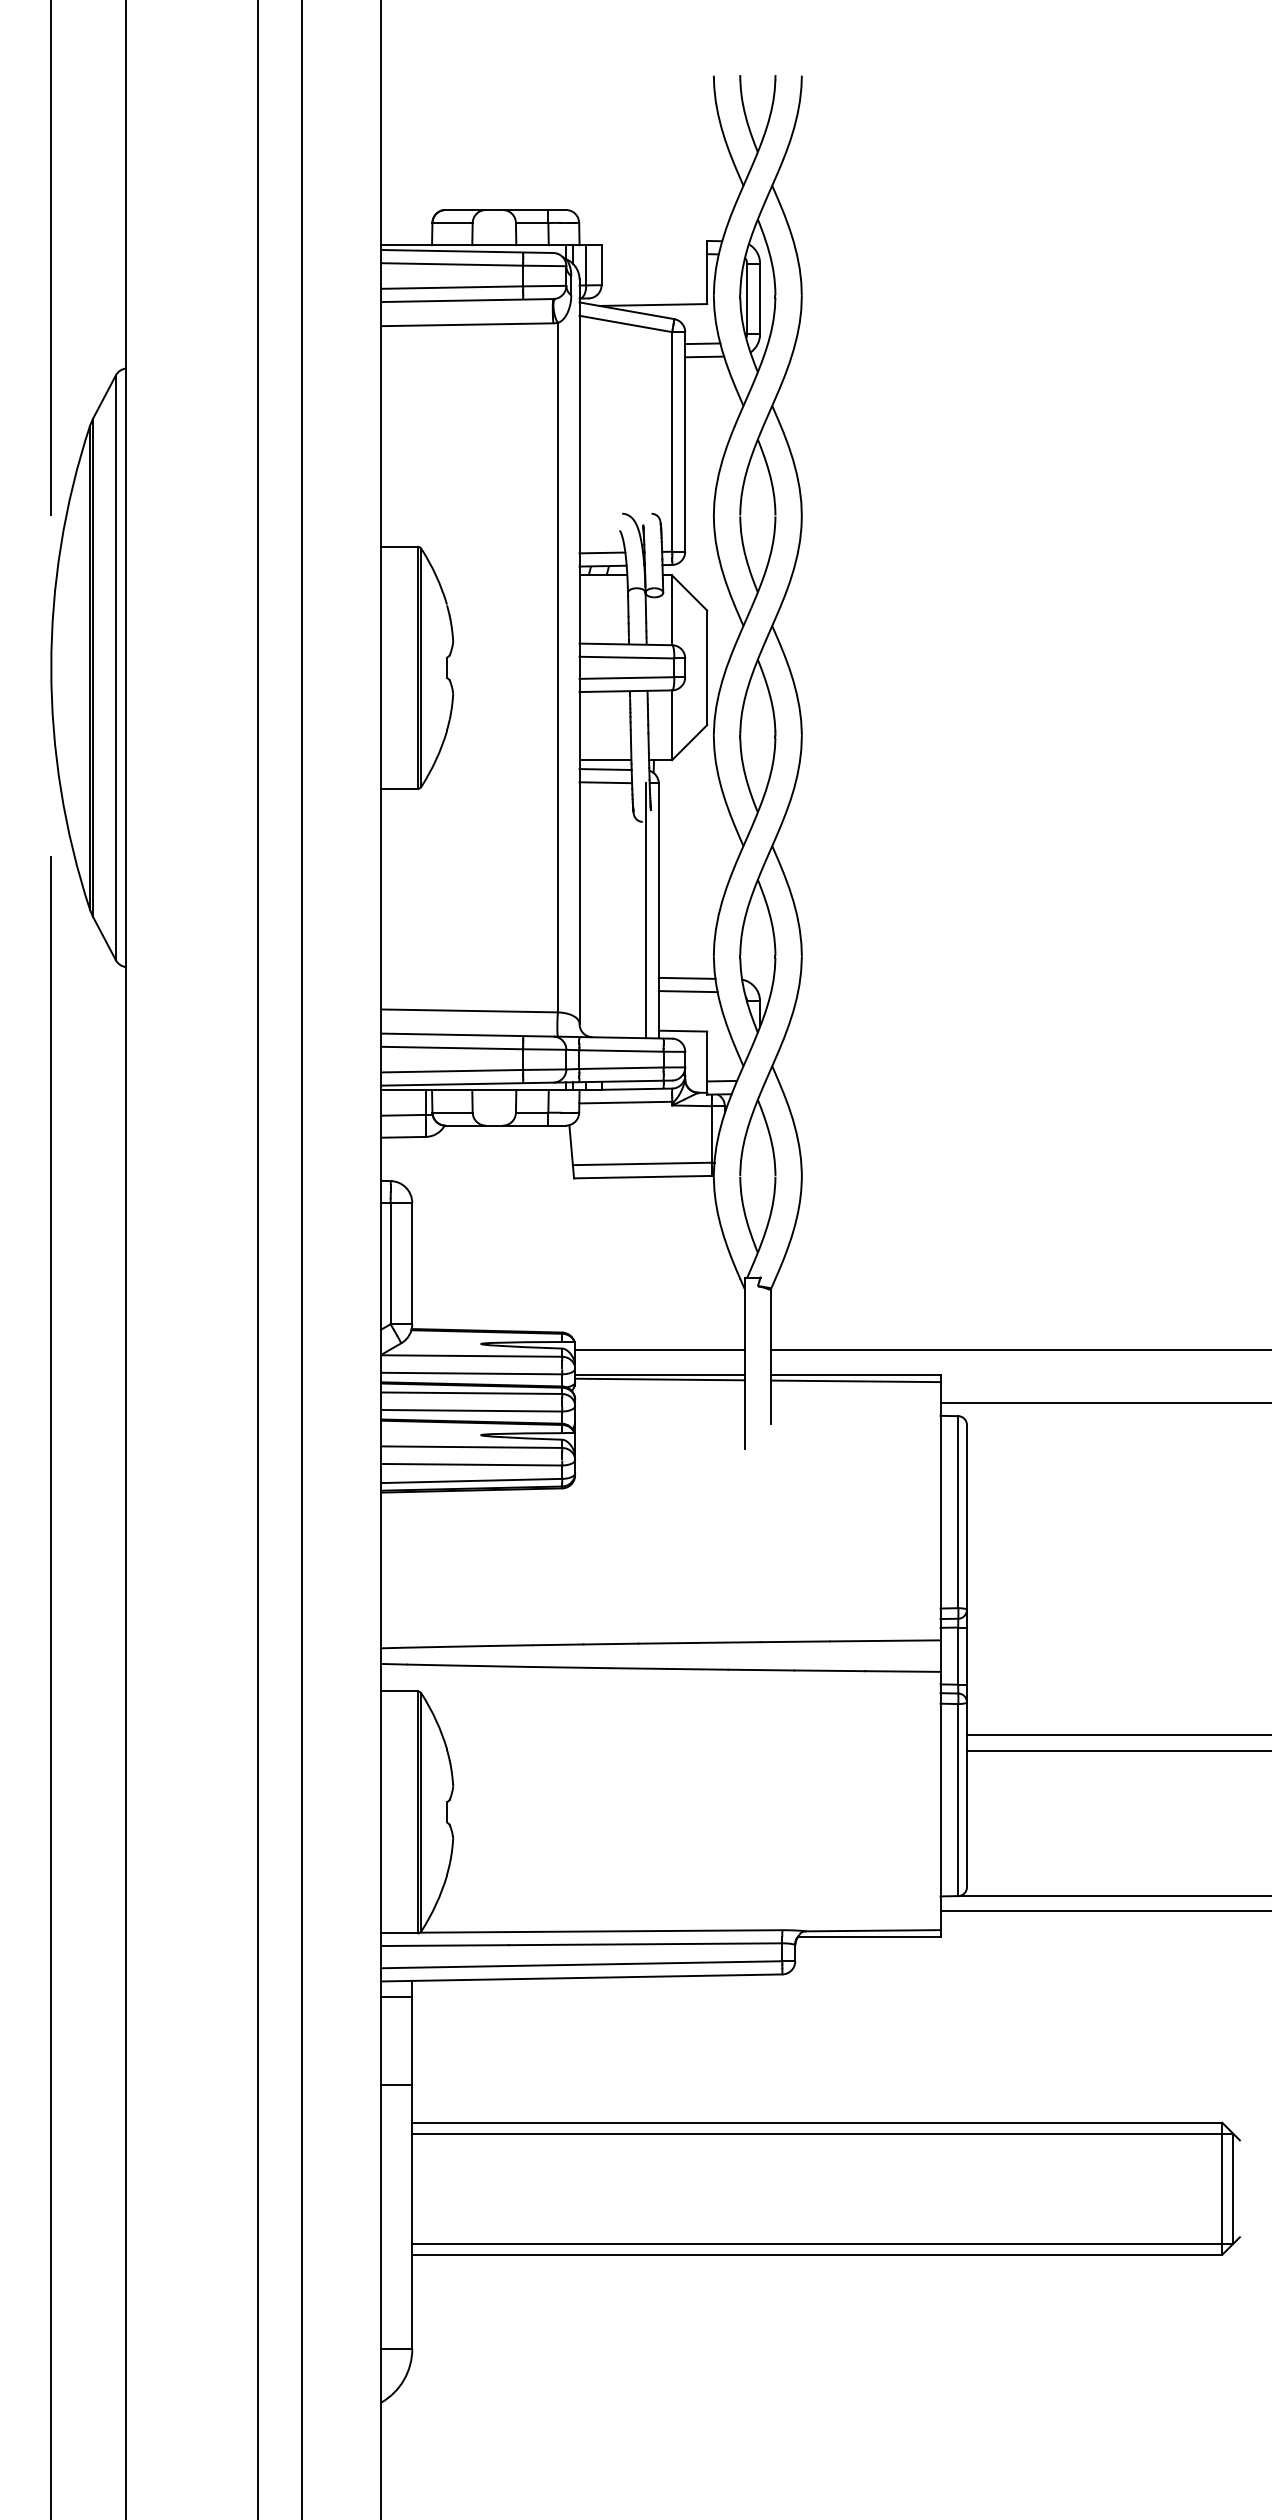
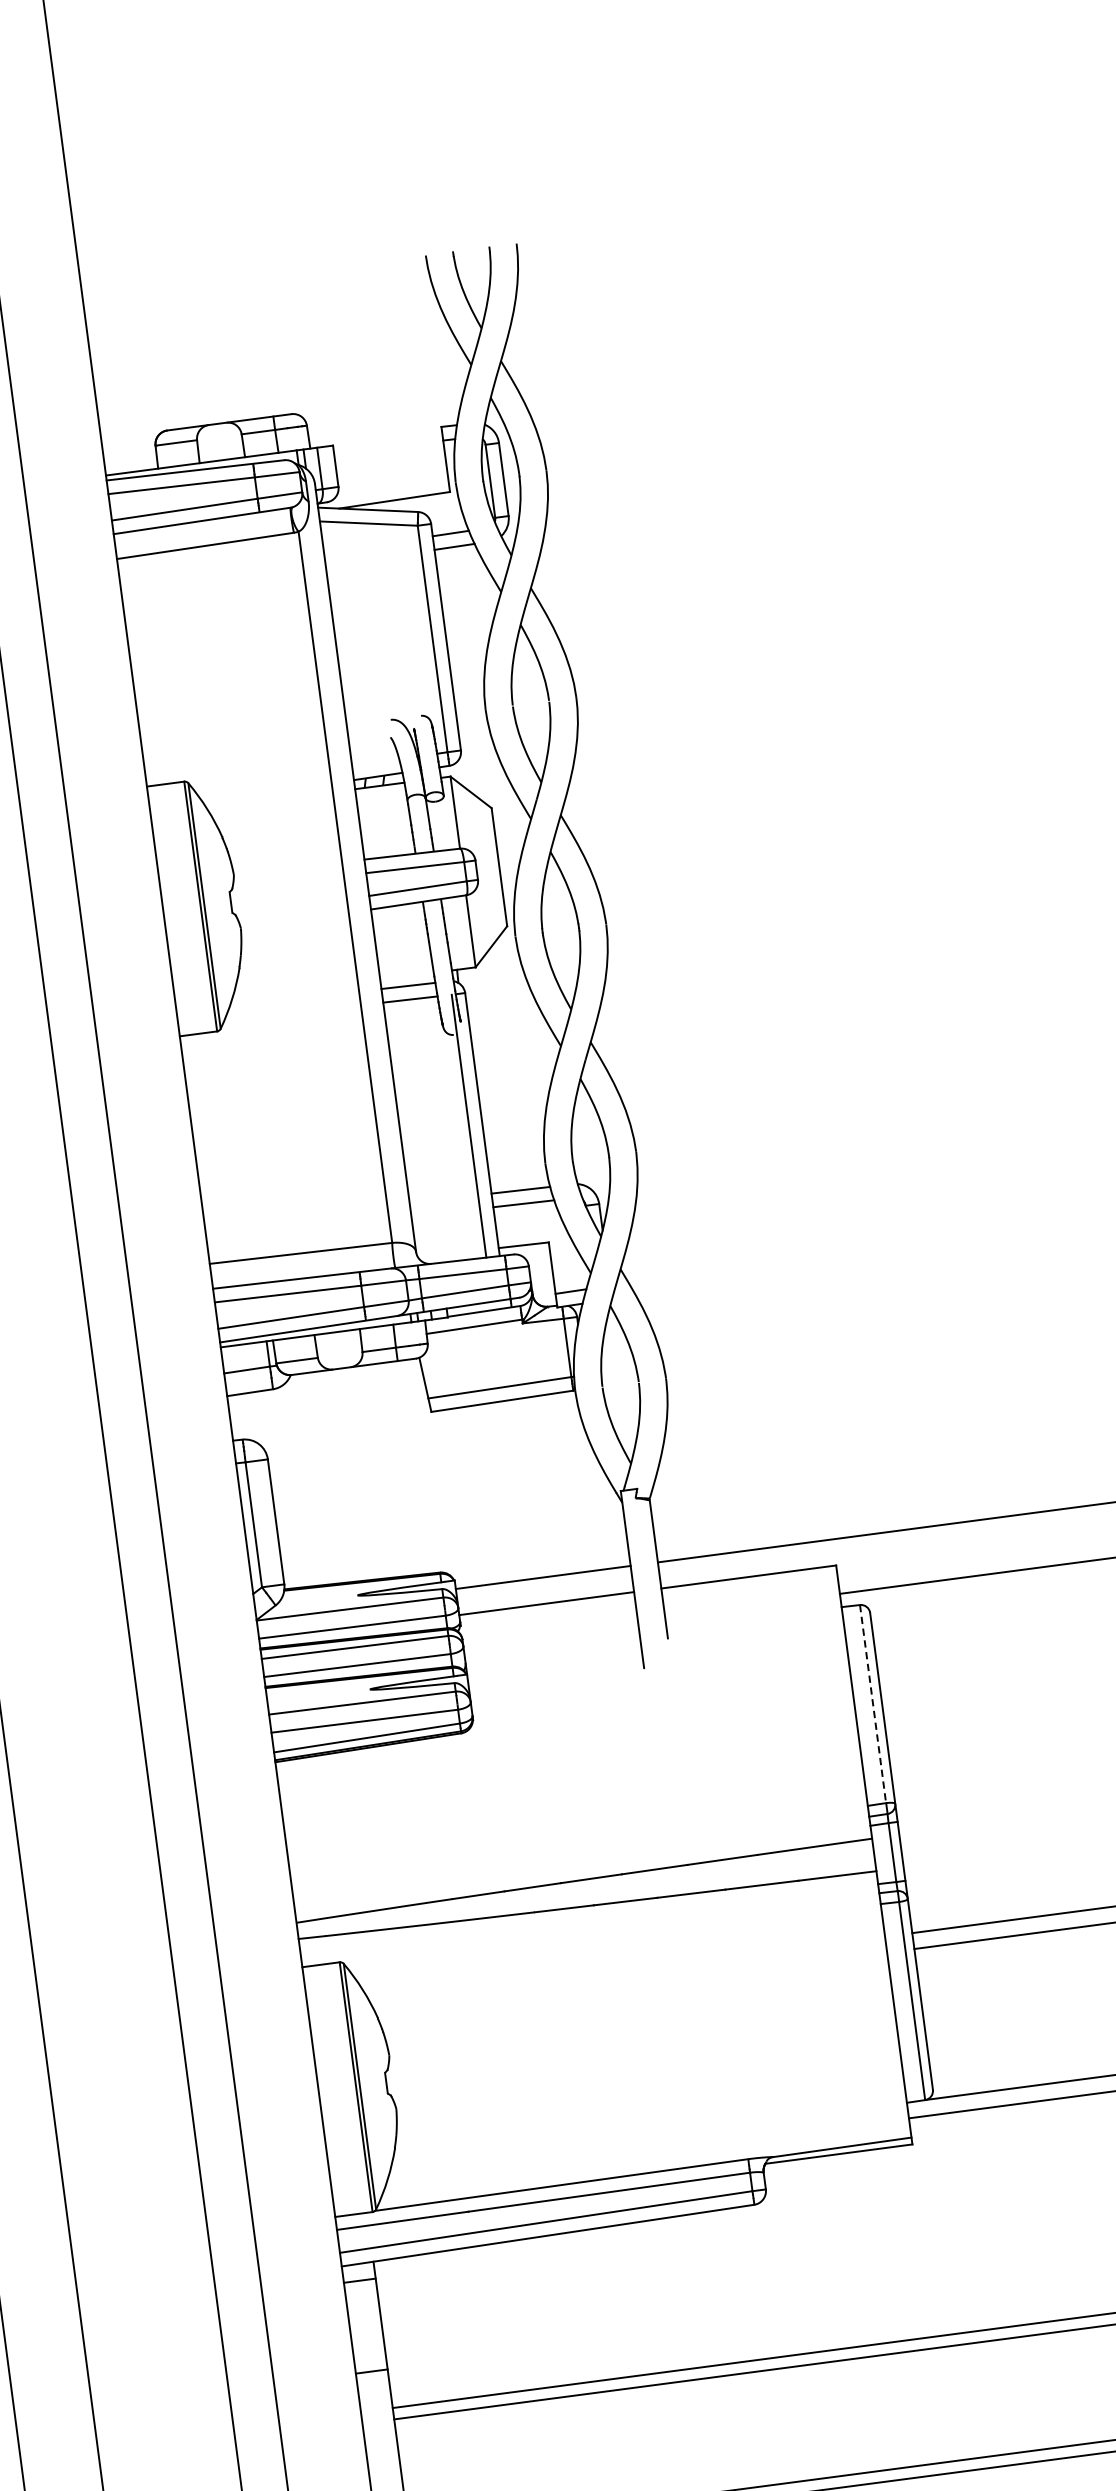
line: (602, 552) -> (375, 762), removed
line: (605, 760) -> (407, 976), removed
line: (659, 1379) -> (546, 1607), removed
line: (855, 1381) -> (749, 1583), removed
line: (958, 1512) -> (873, 1704), solid -> dashed

